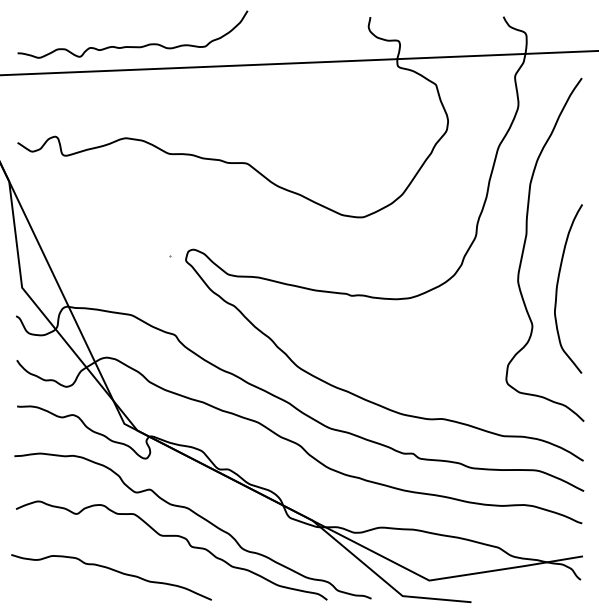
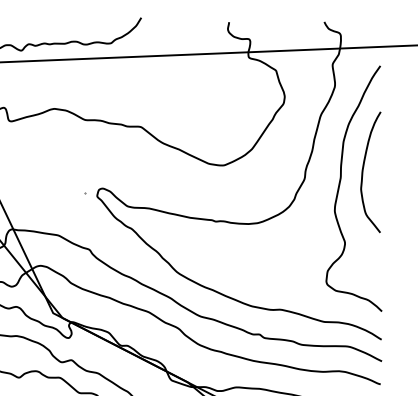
curve: (558, 284) -> (363, 169), moved

